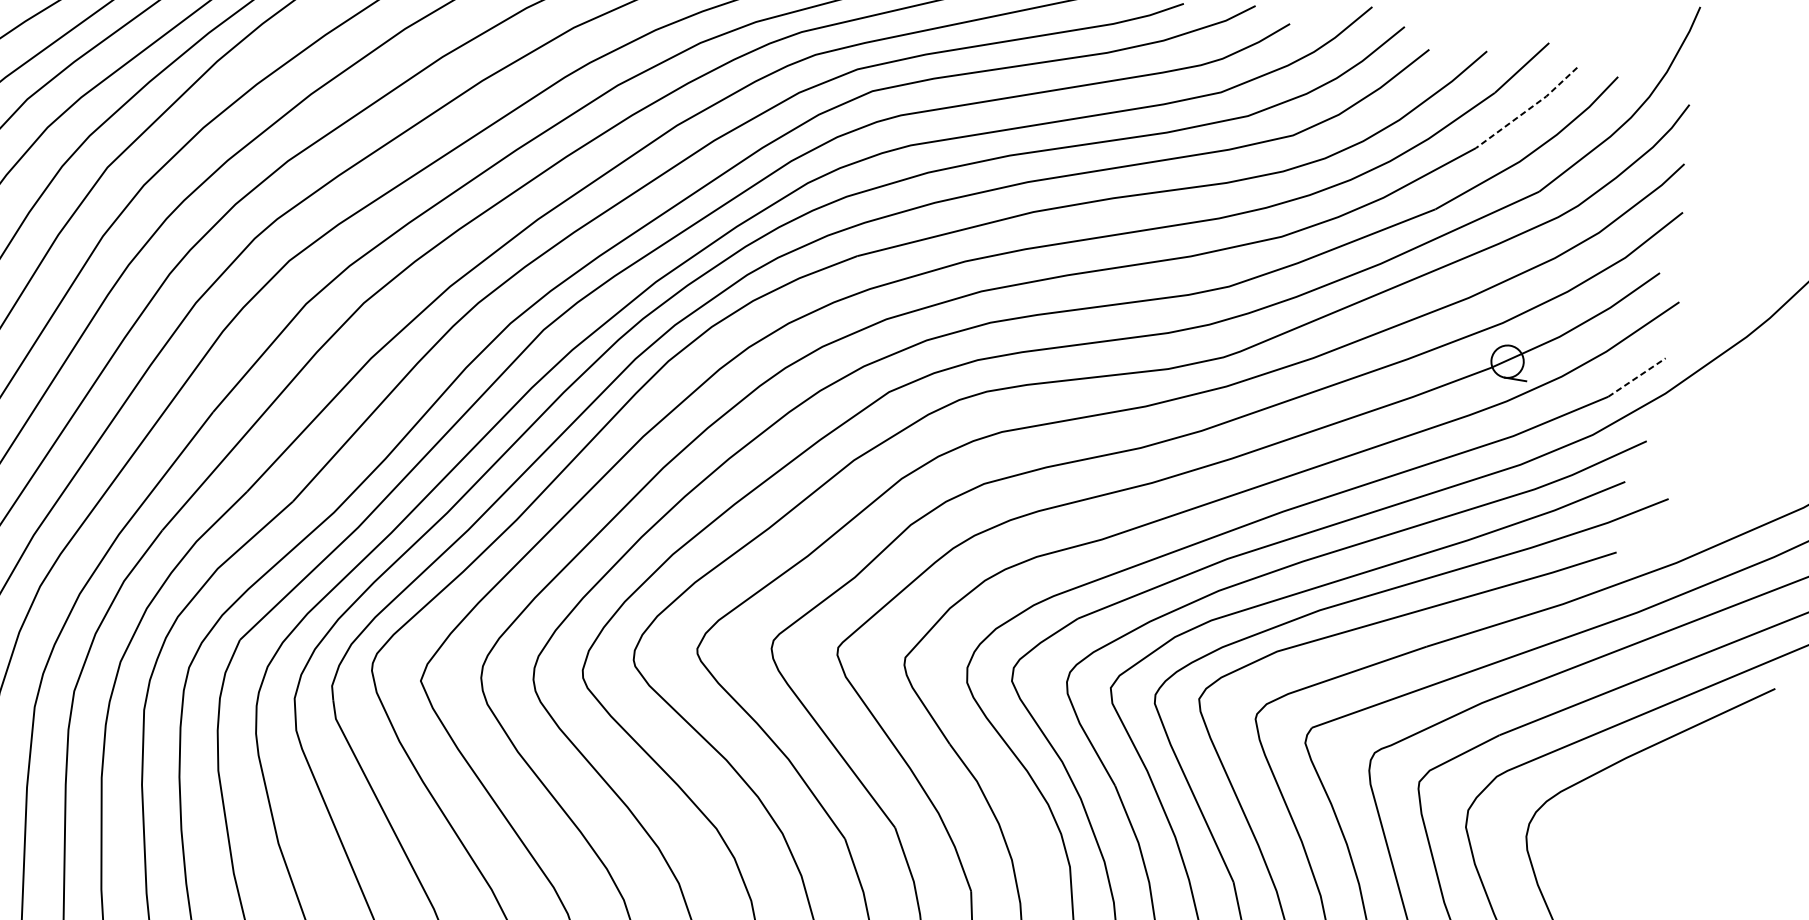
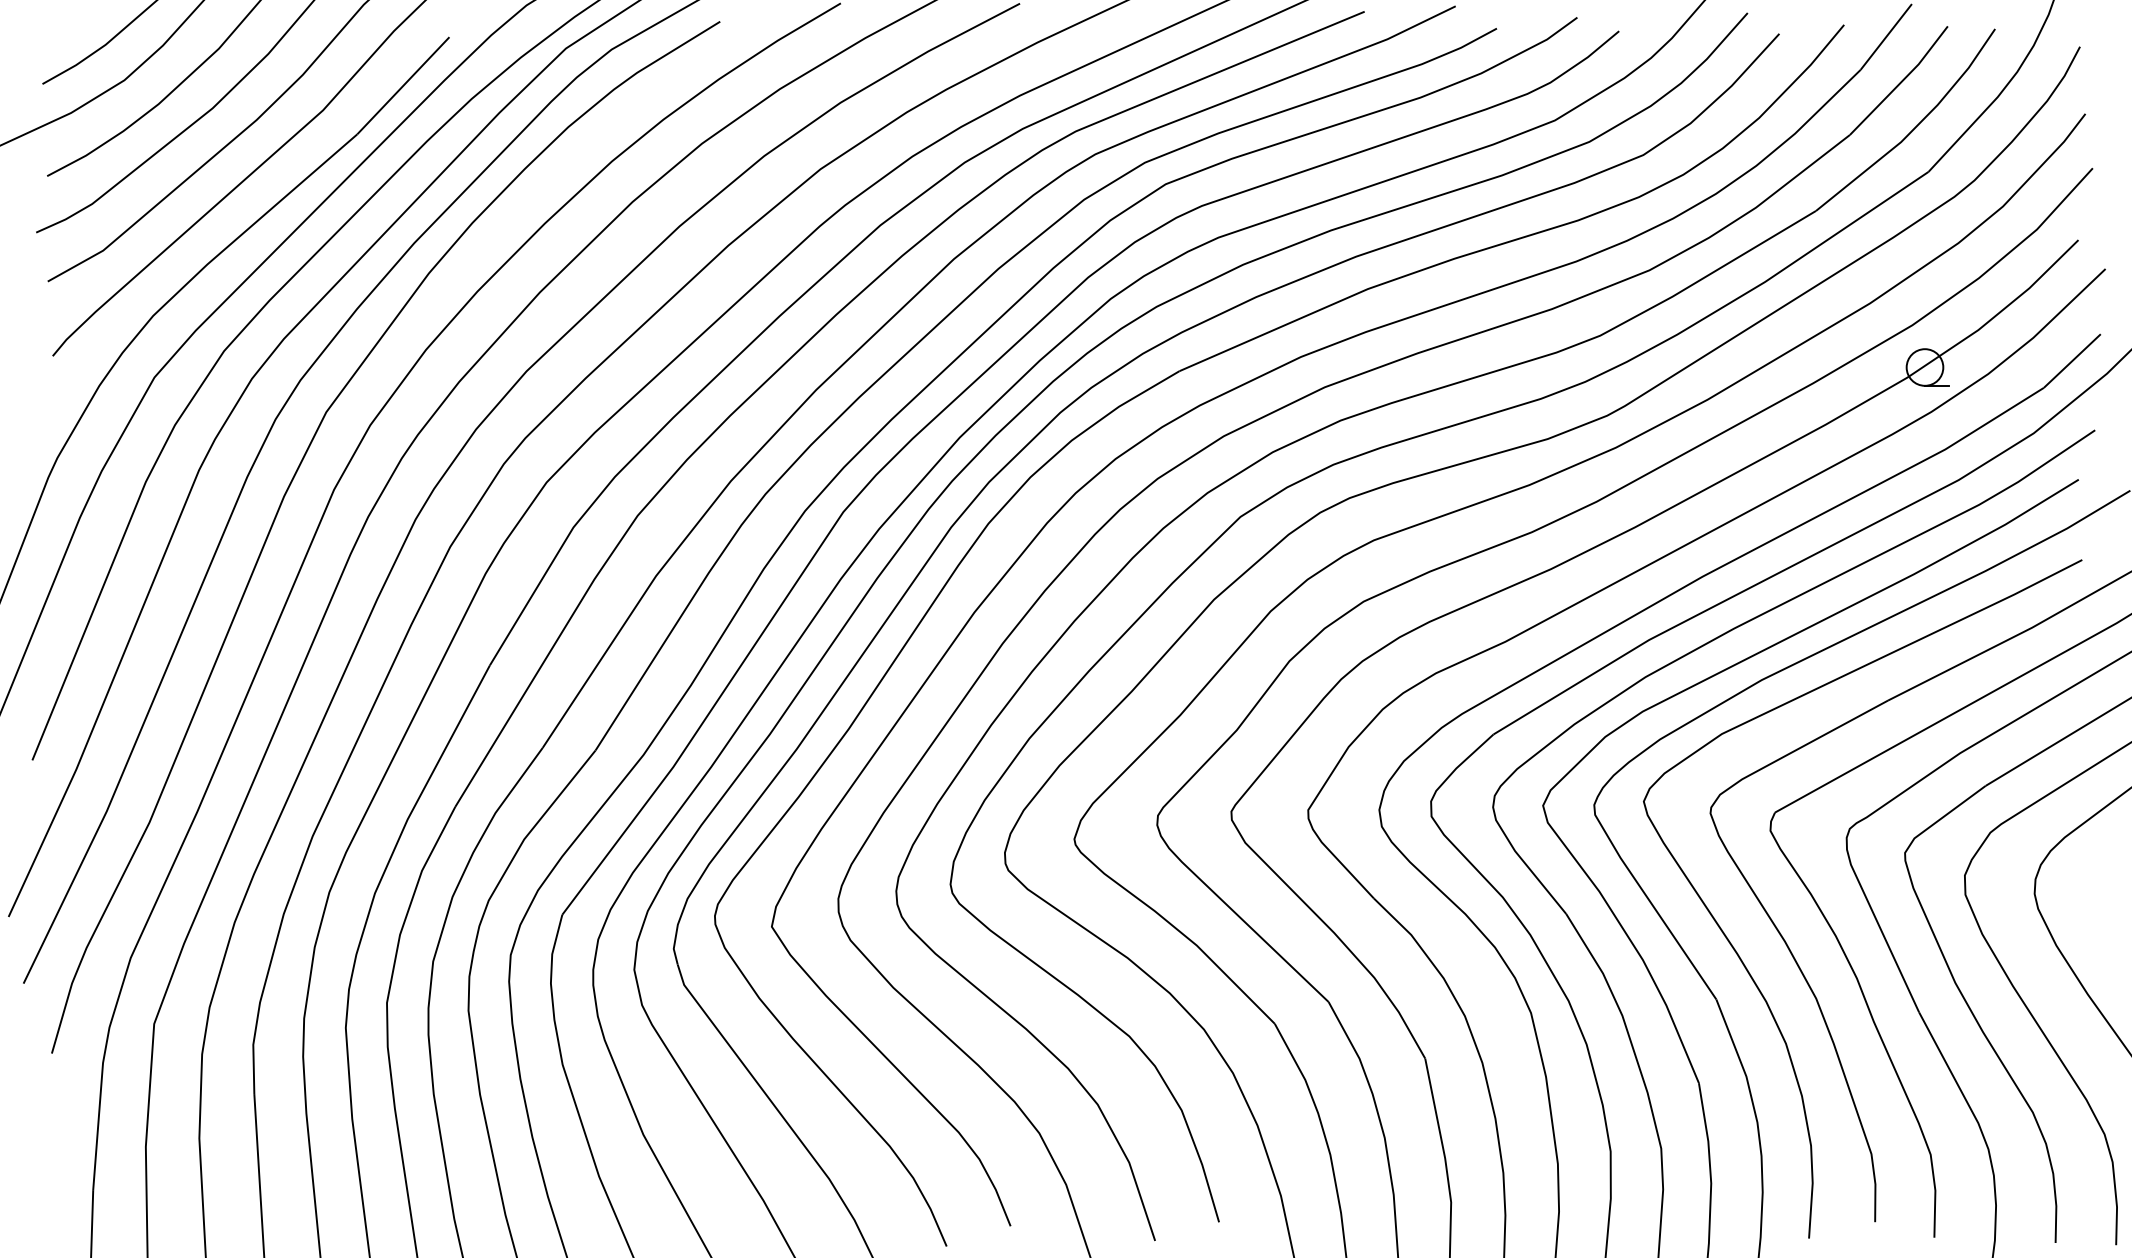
line: (1528, 109) -> (1901, 82), dashed -> solid
line: (1637, 377) -> (2072, 360), dashed -> solid

